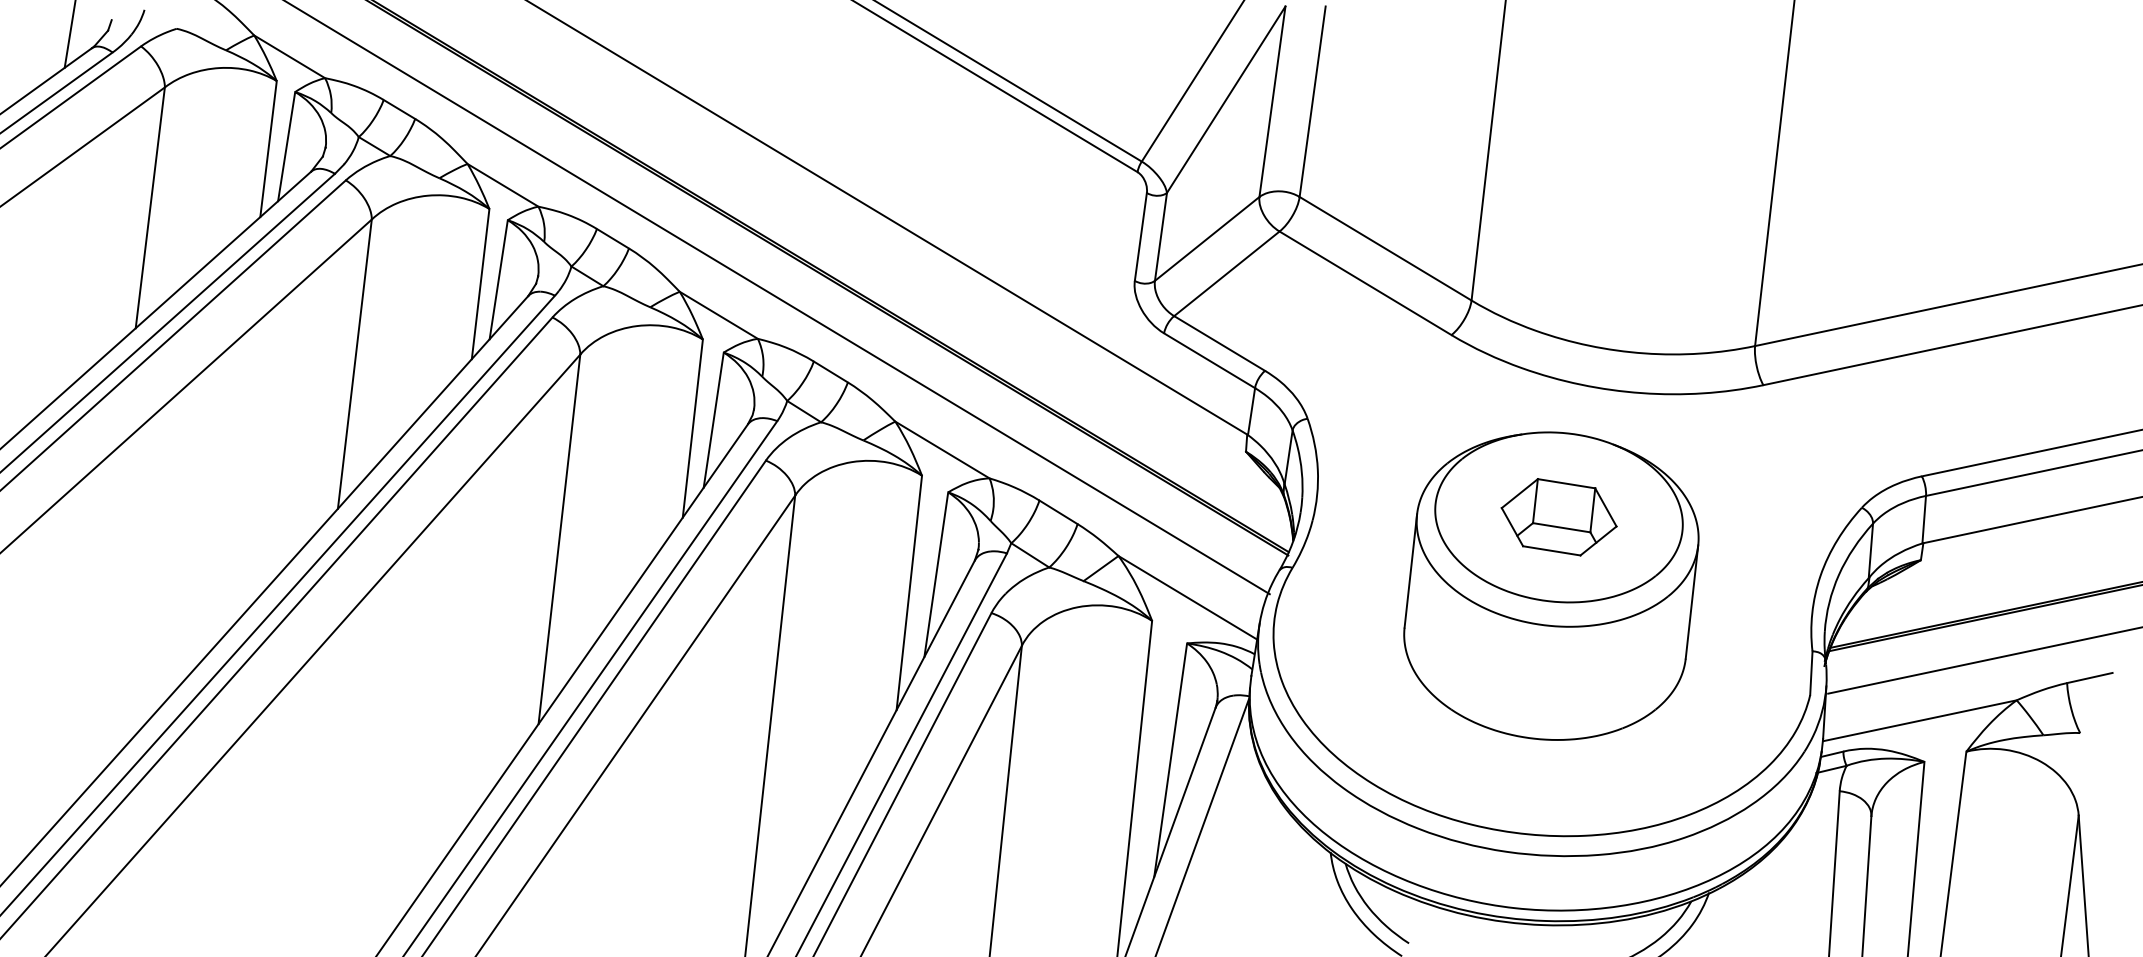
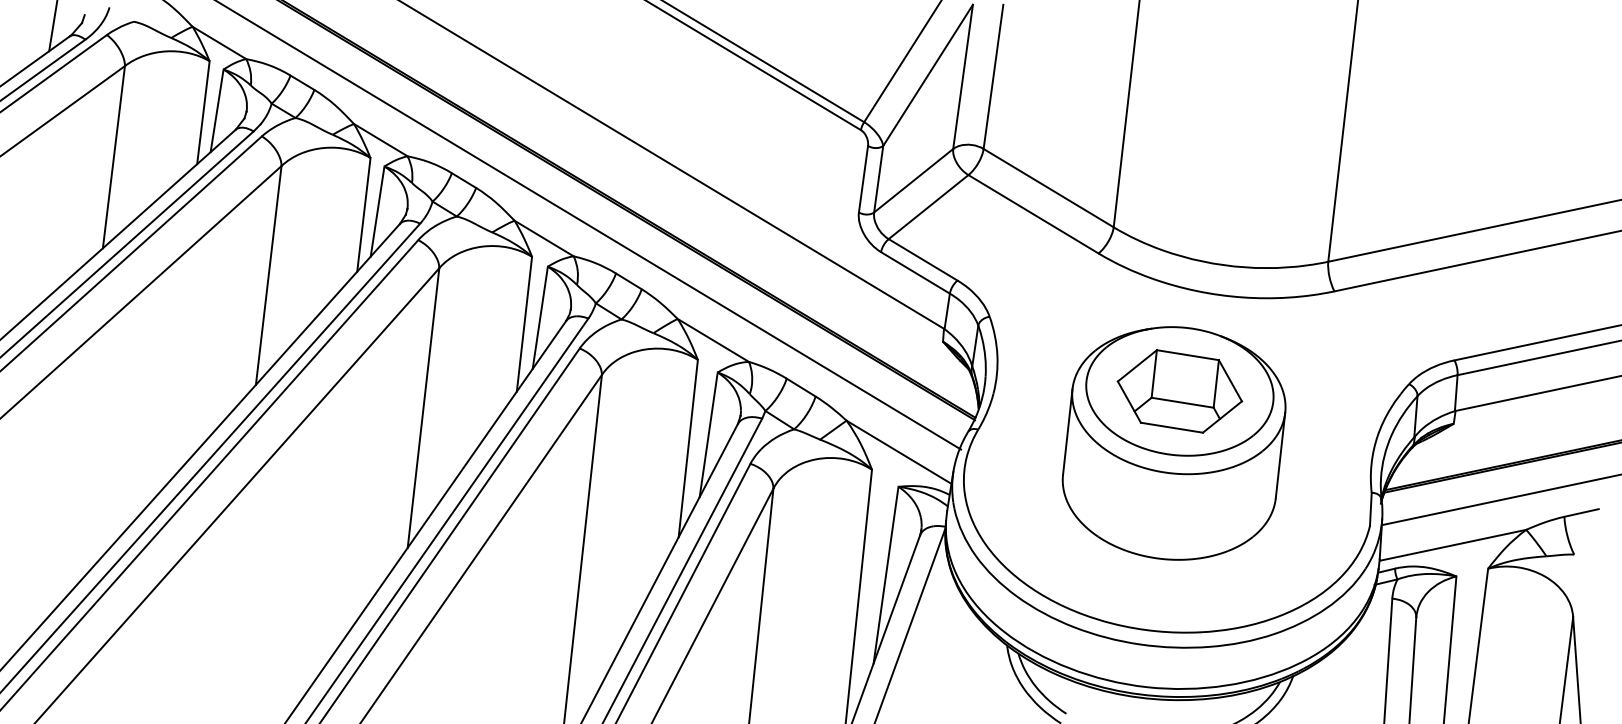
part: (1559, 516) -> (1180, 390), size x1.43

